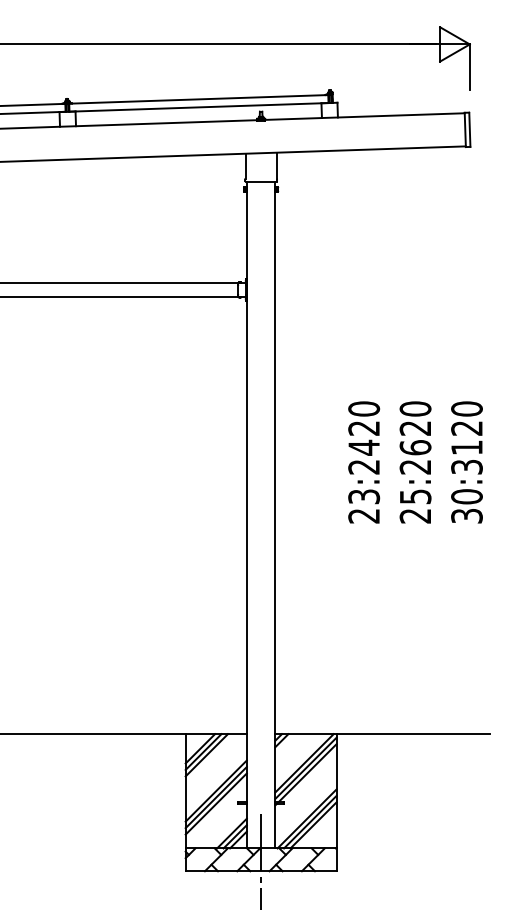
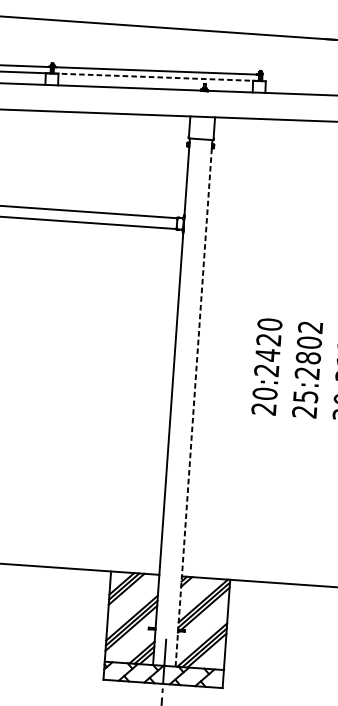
line: (199, 107) -> (156, 77), solid -> dashed
text: (415, 428) -> (309, 342), 25:2620 -> 25:2802
text: (364, 496) -> (265, 393), 23:2420 -> 20:2420
line: (275, 514) -> (194, 402), solid -> dashed

